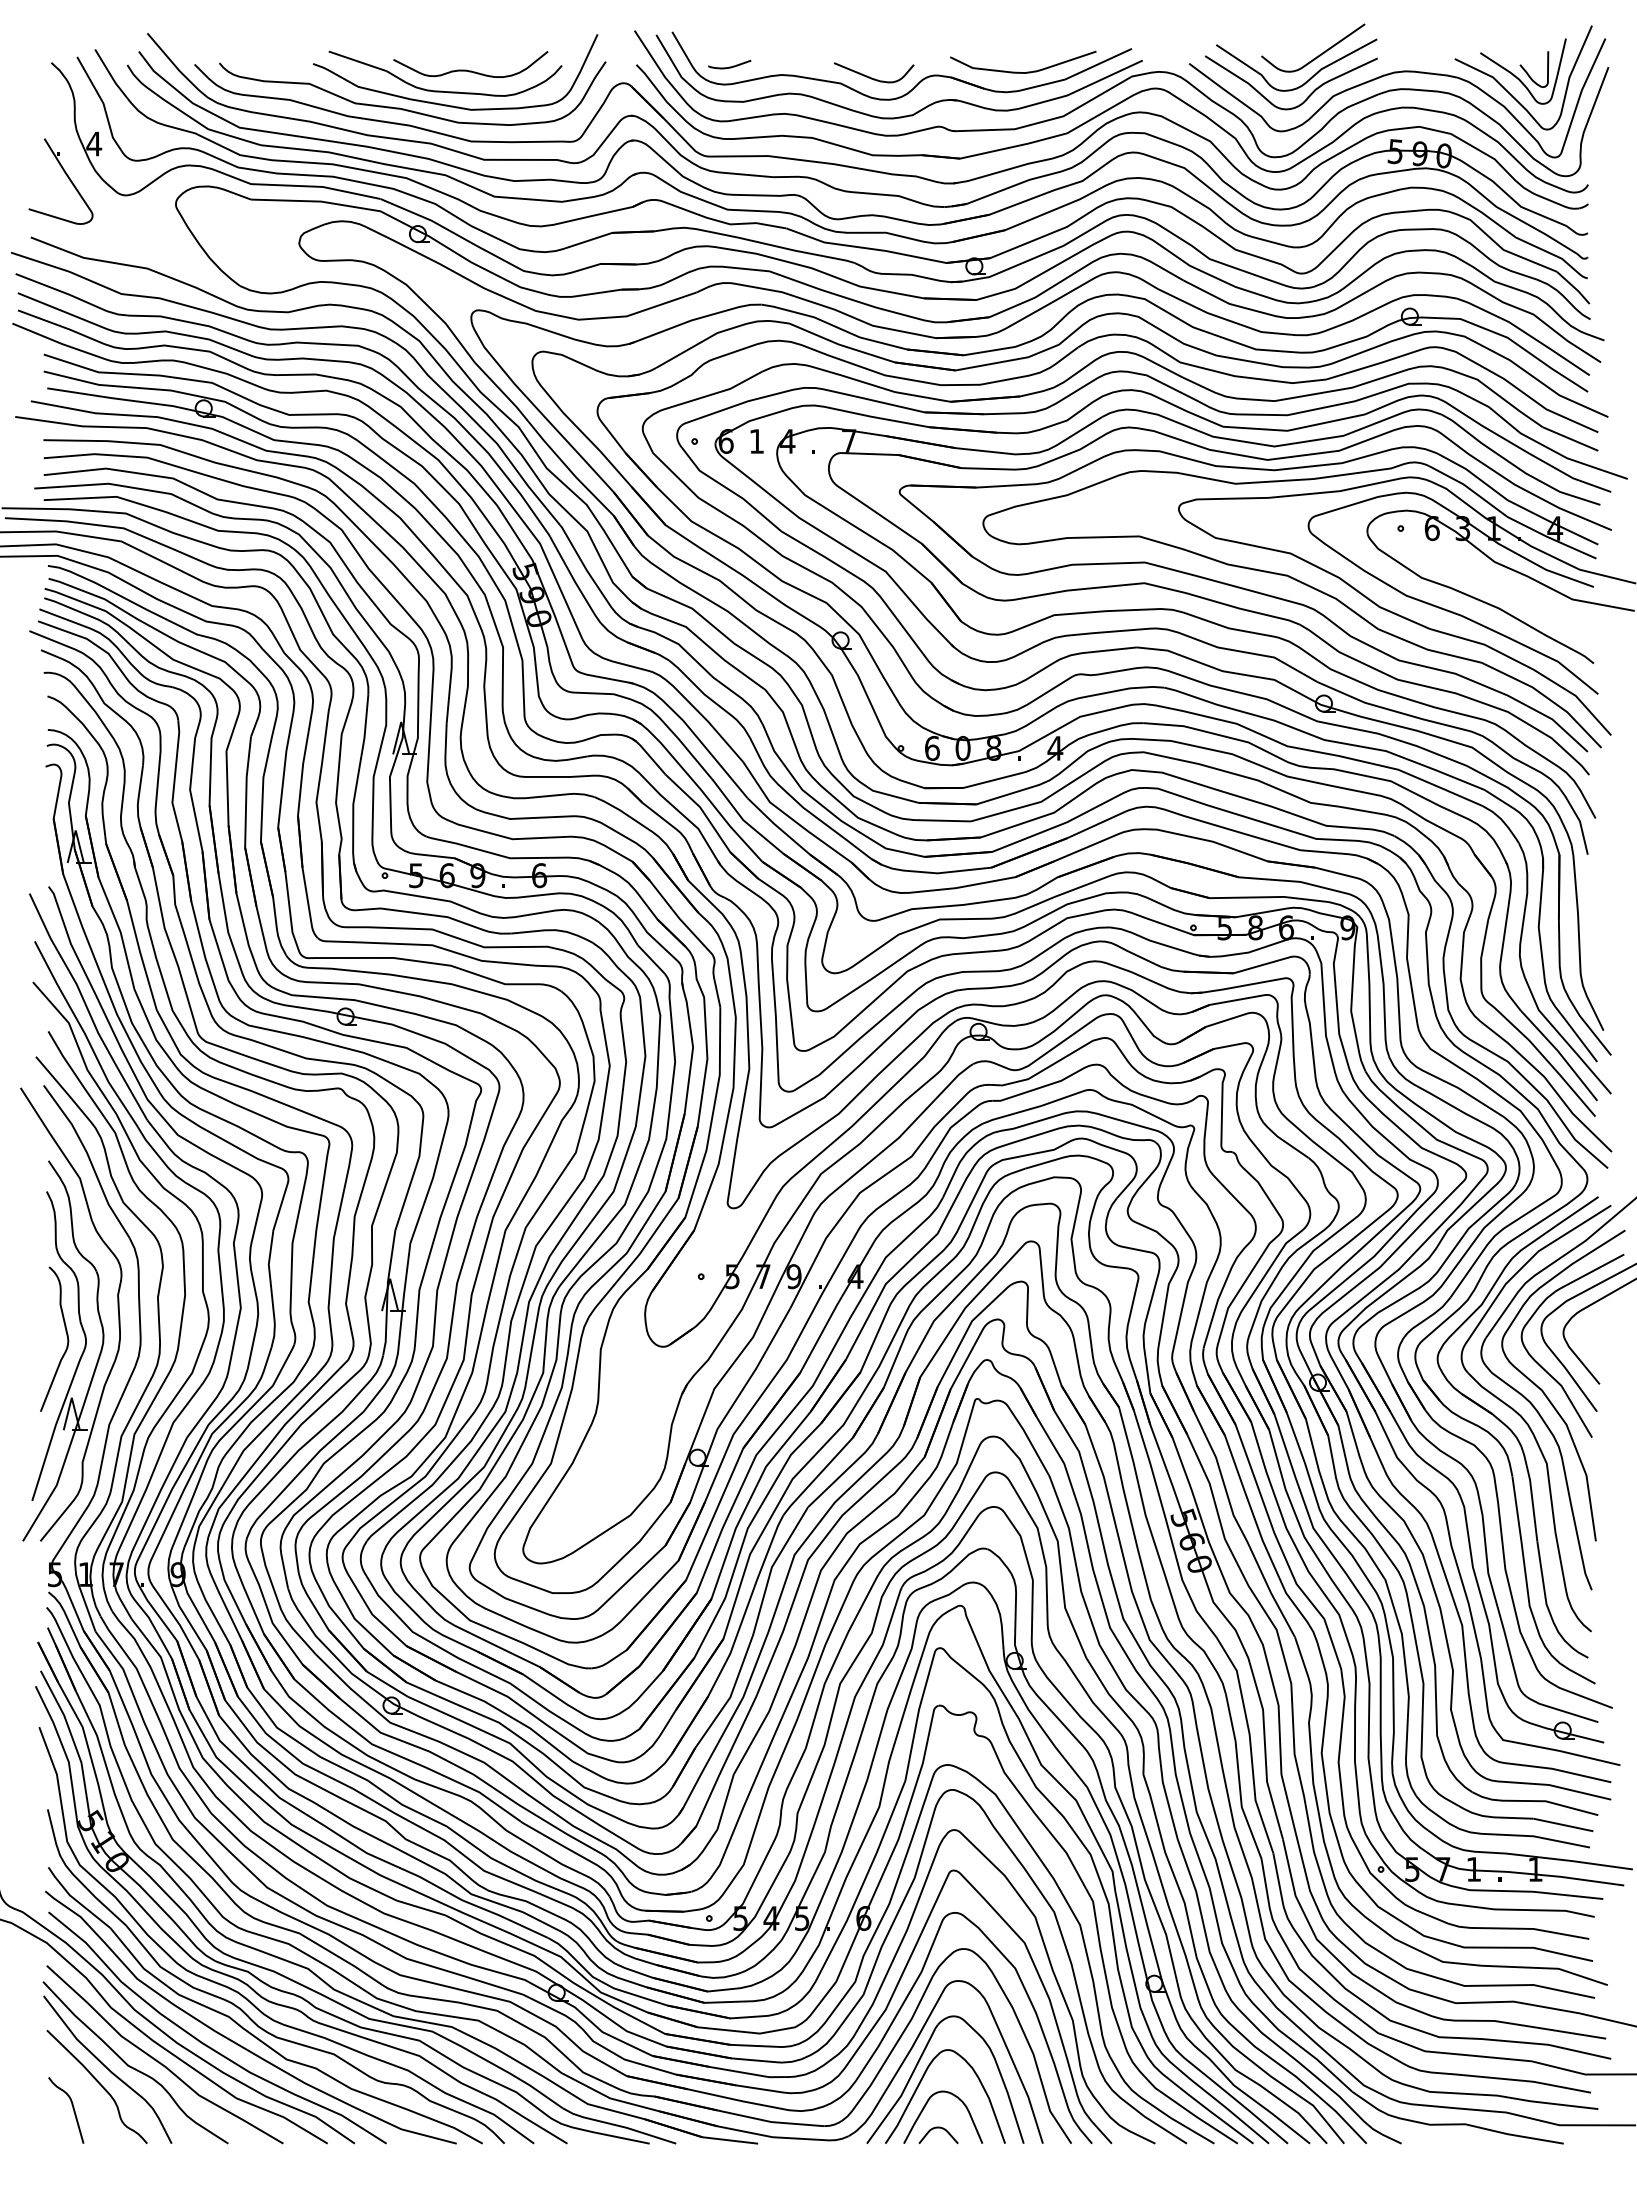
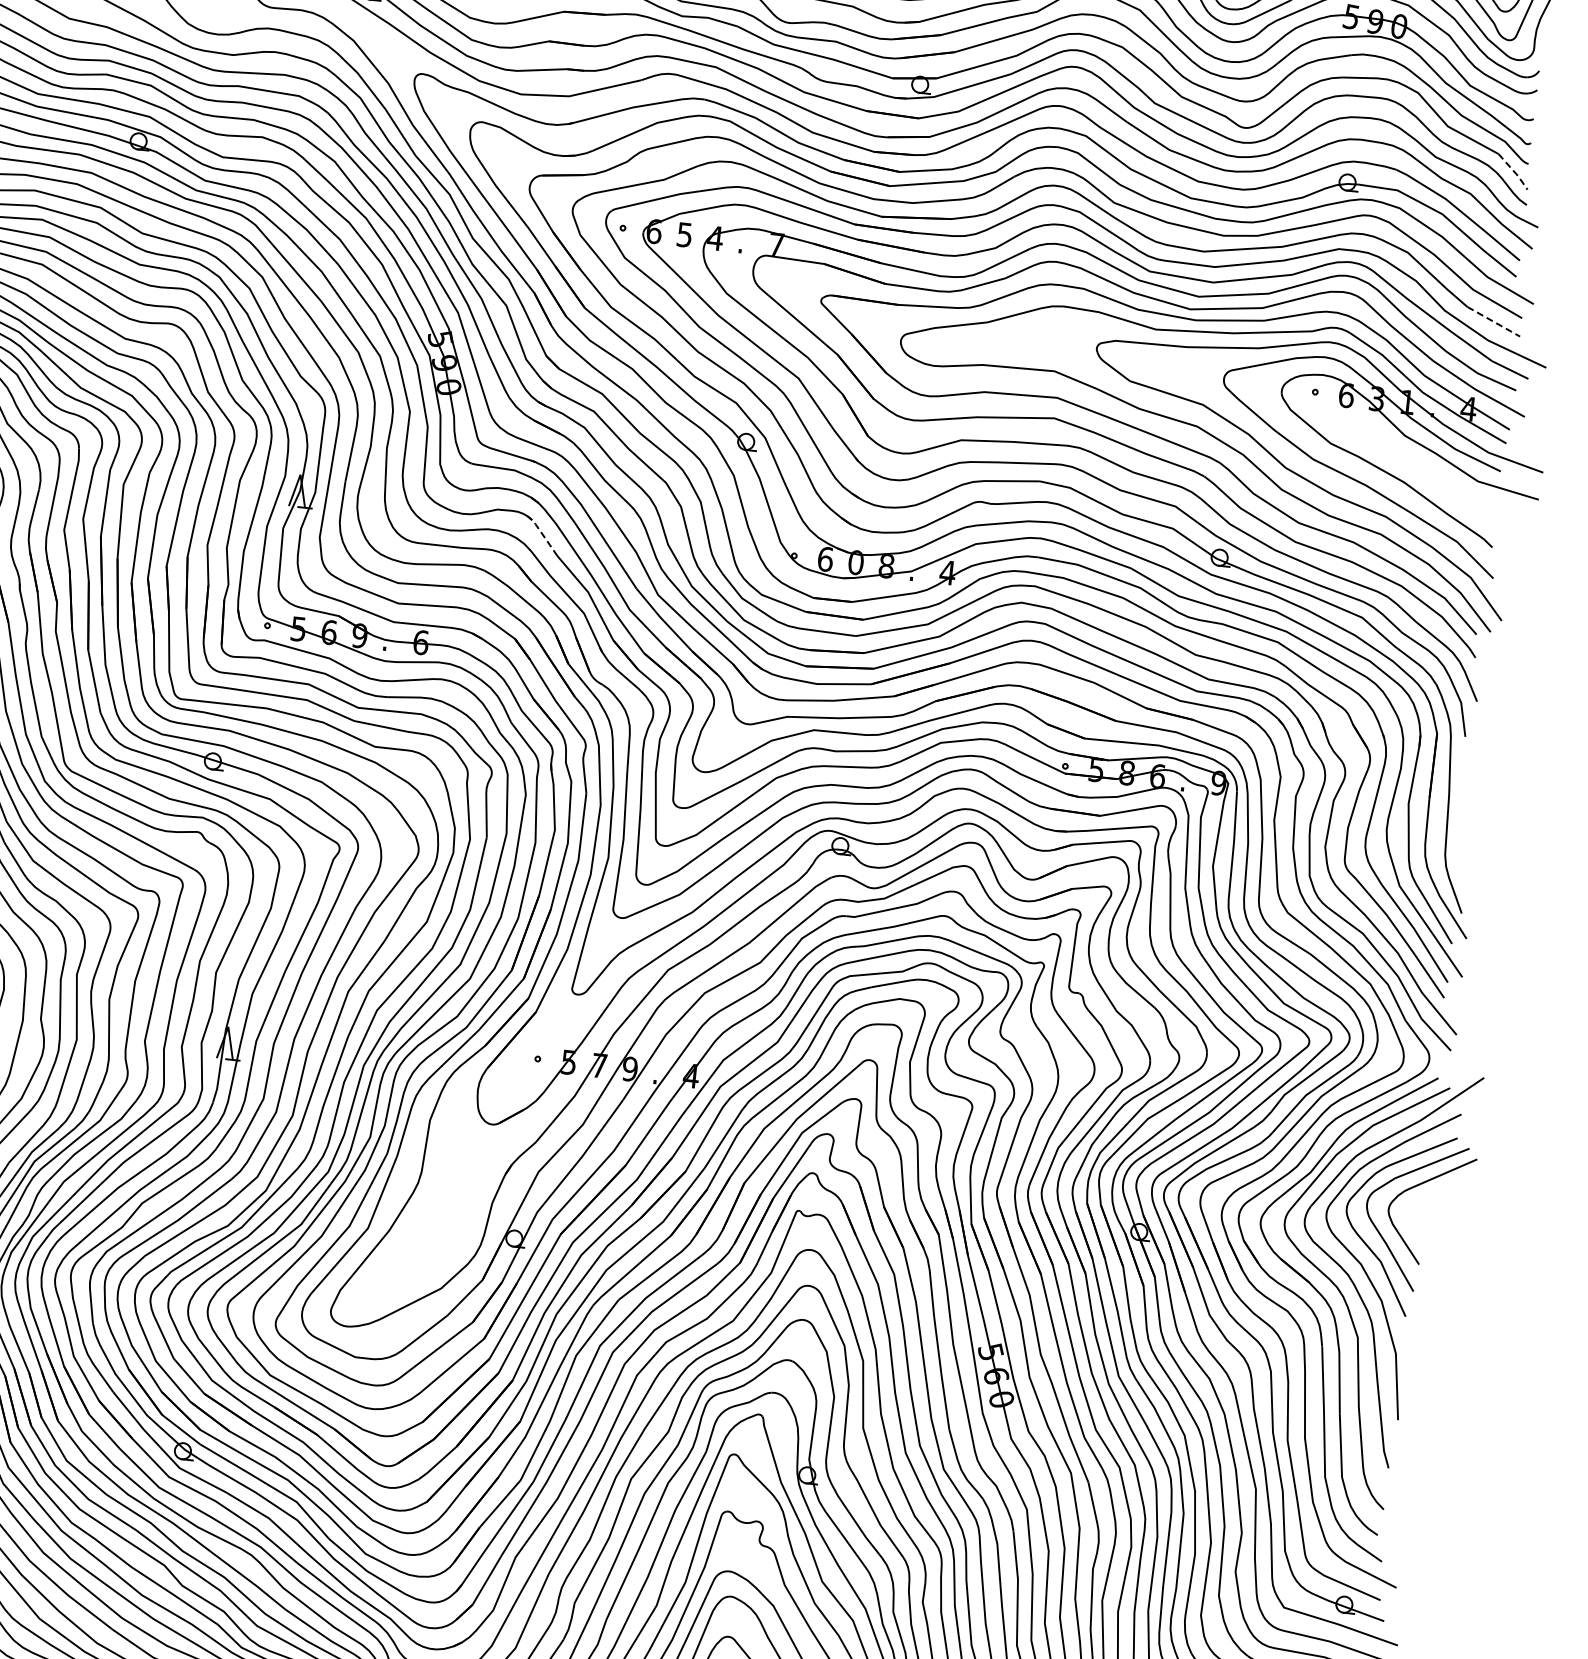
line: (1574, 287) -> (1514, 171), solid -> dashed
line: (1570, 439) -> (1493, 322), solid -> dashed
text: (756, 441) -> (684, 234), 1 -> 5
line: (648, 754) -> (542, 534), solid -> dashed

